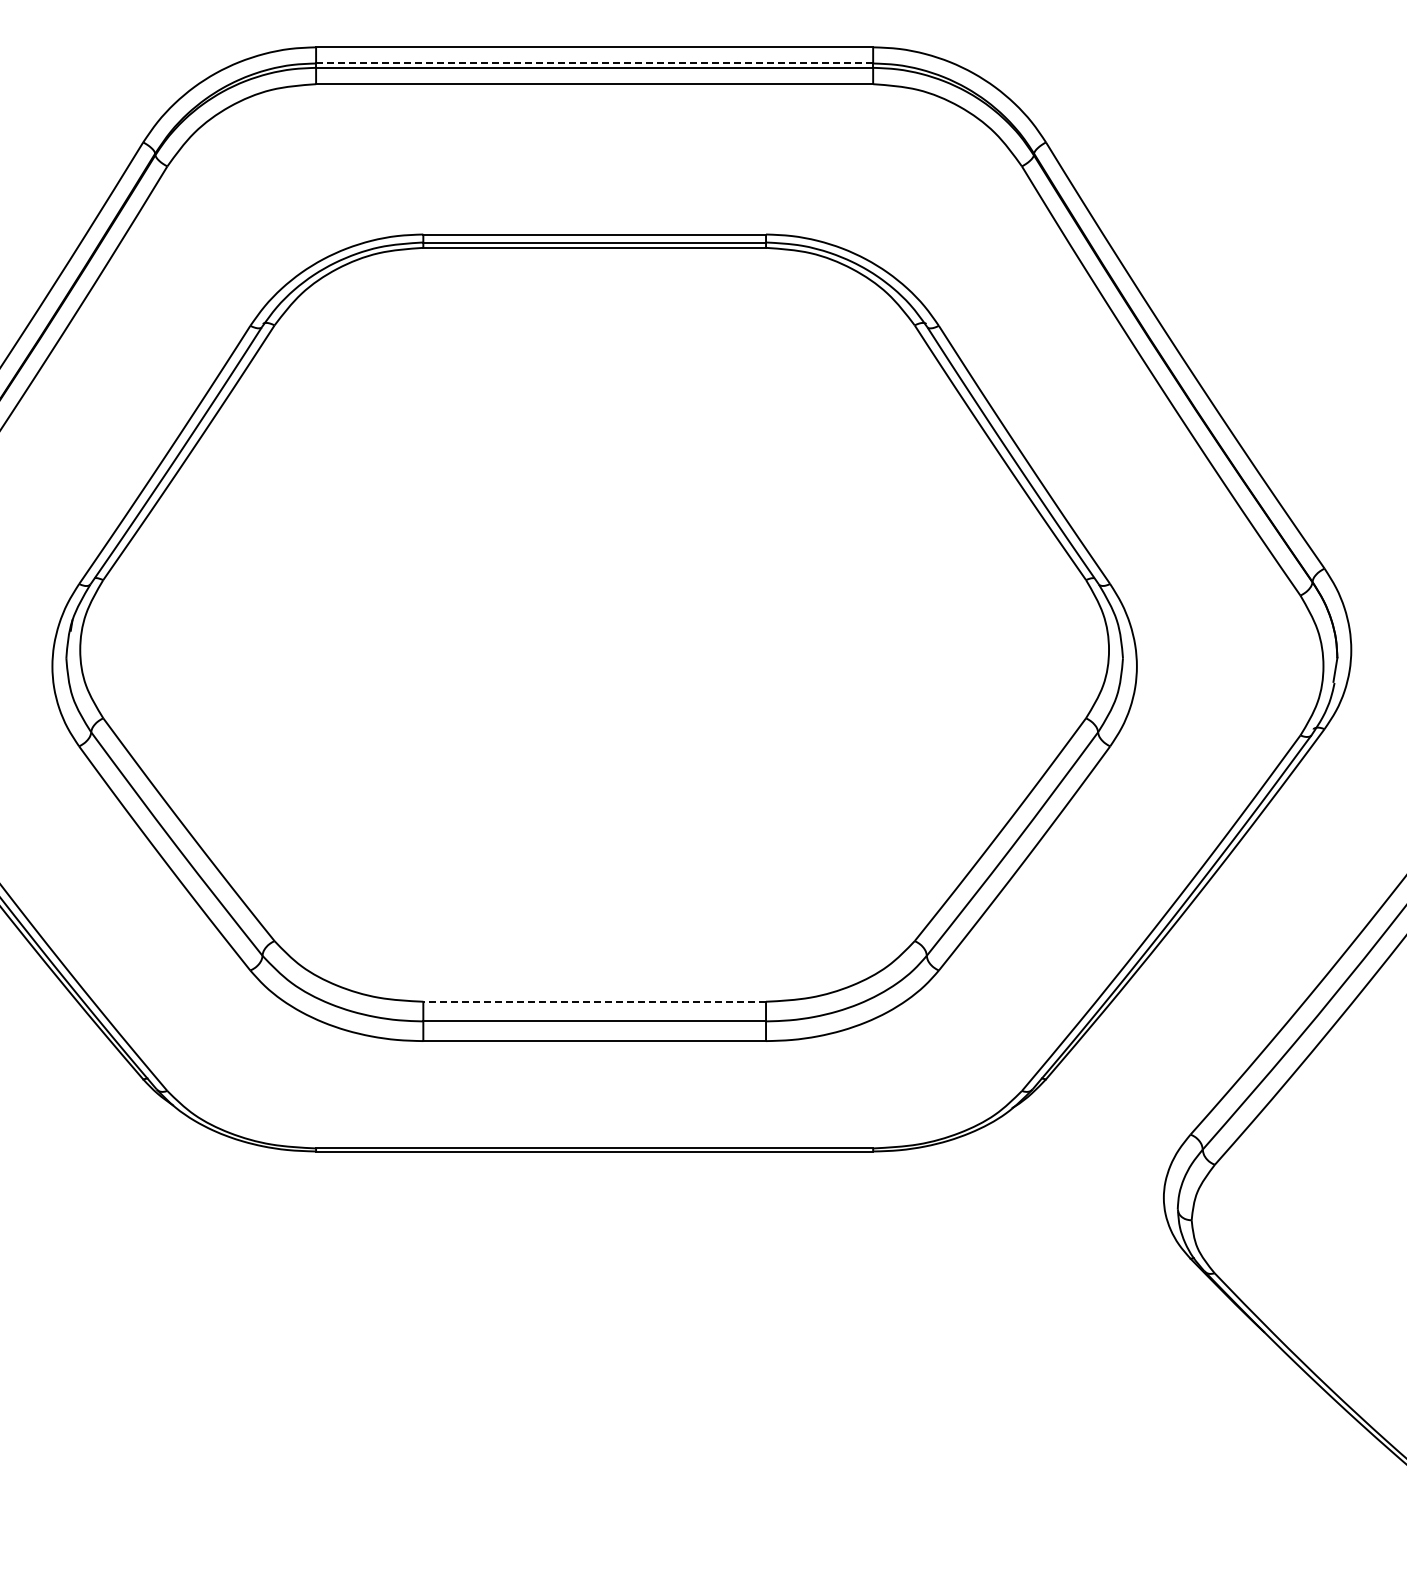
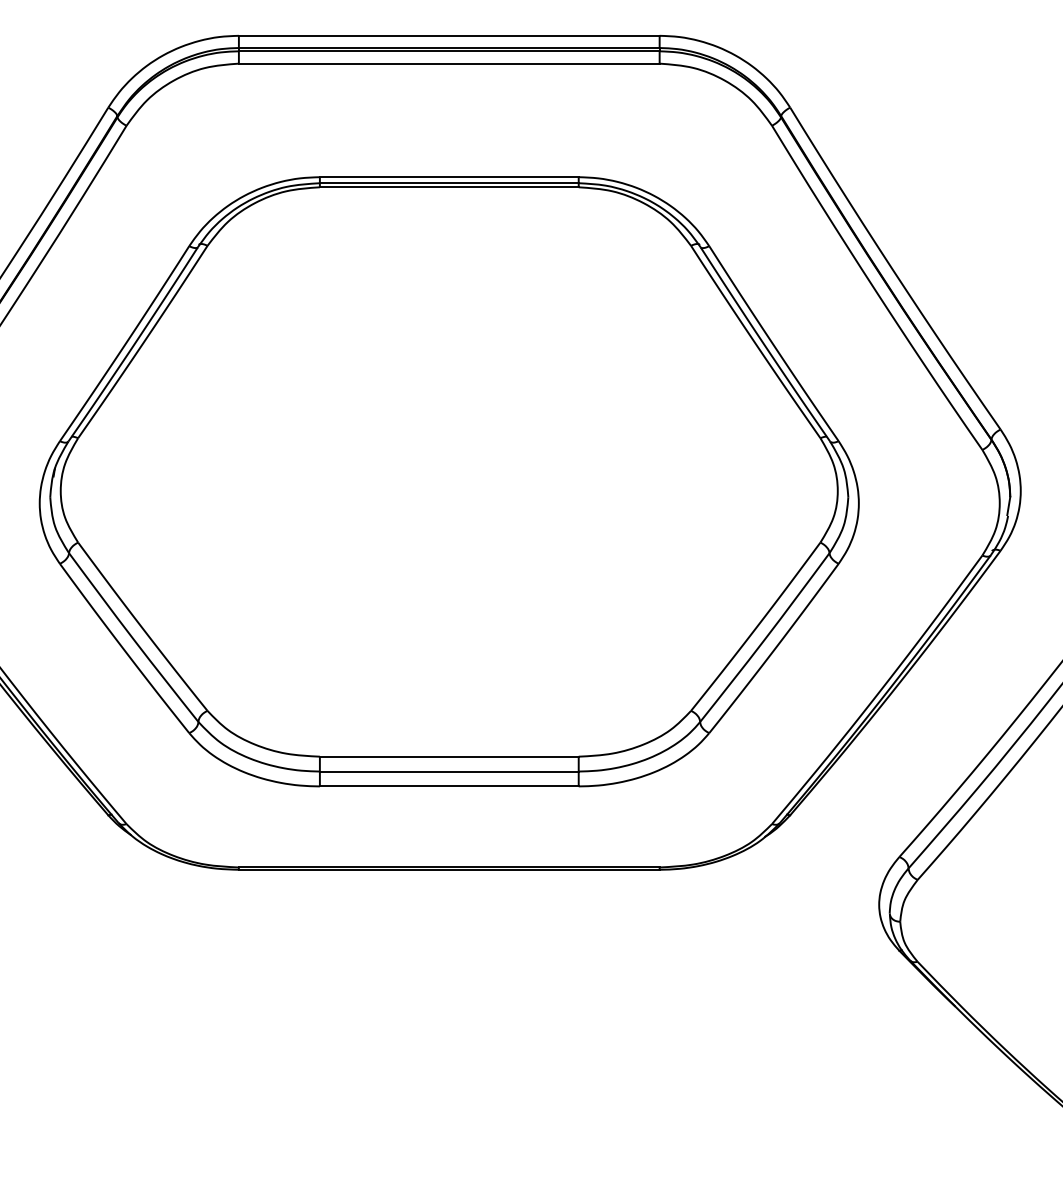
line: (594, 63) -> (449, 48), dashed -> solid
line: (594, 1001) -> (449, 756), dashed -> solid

